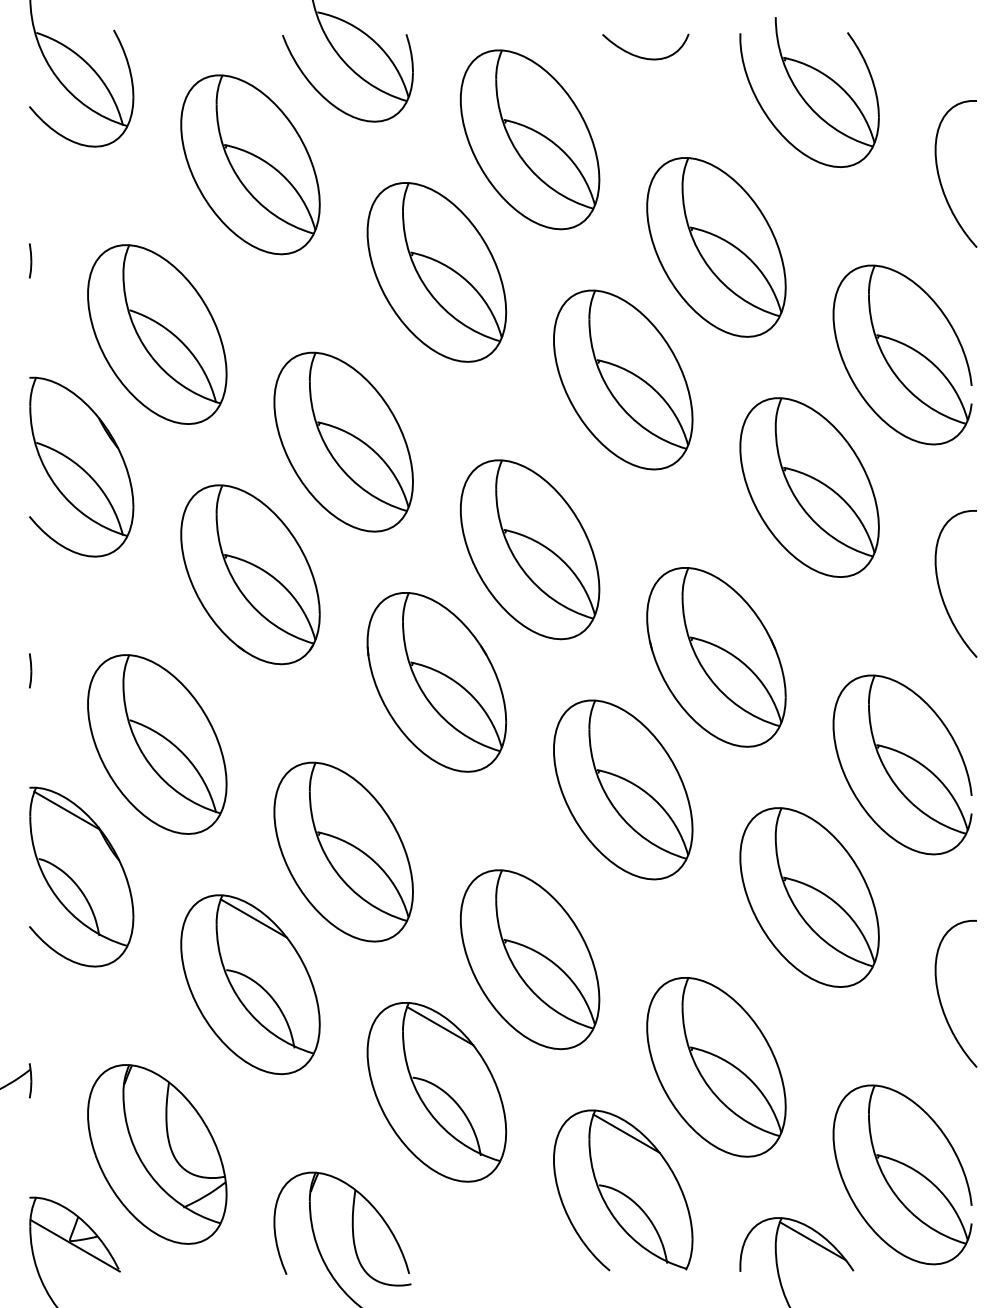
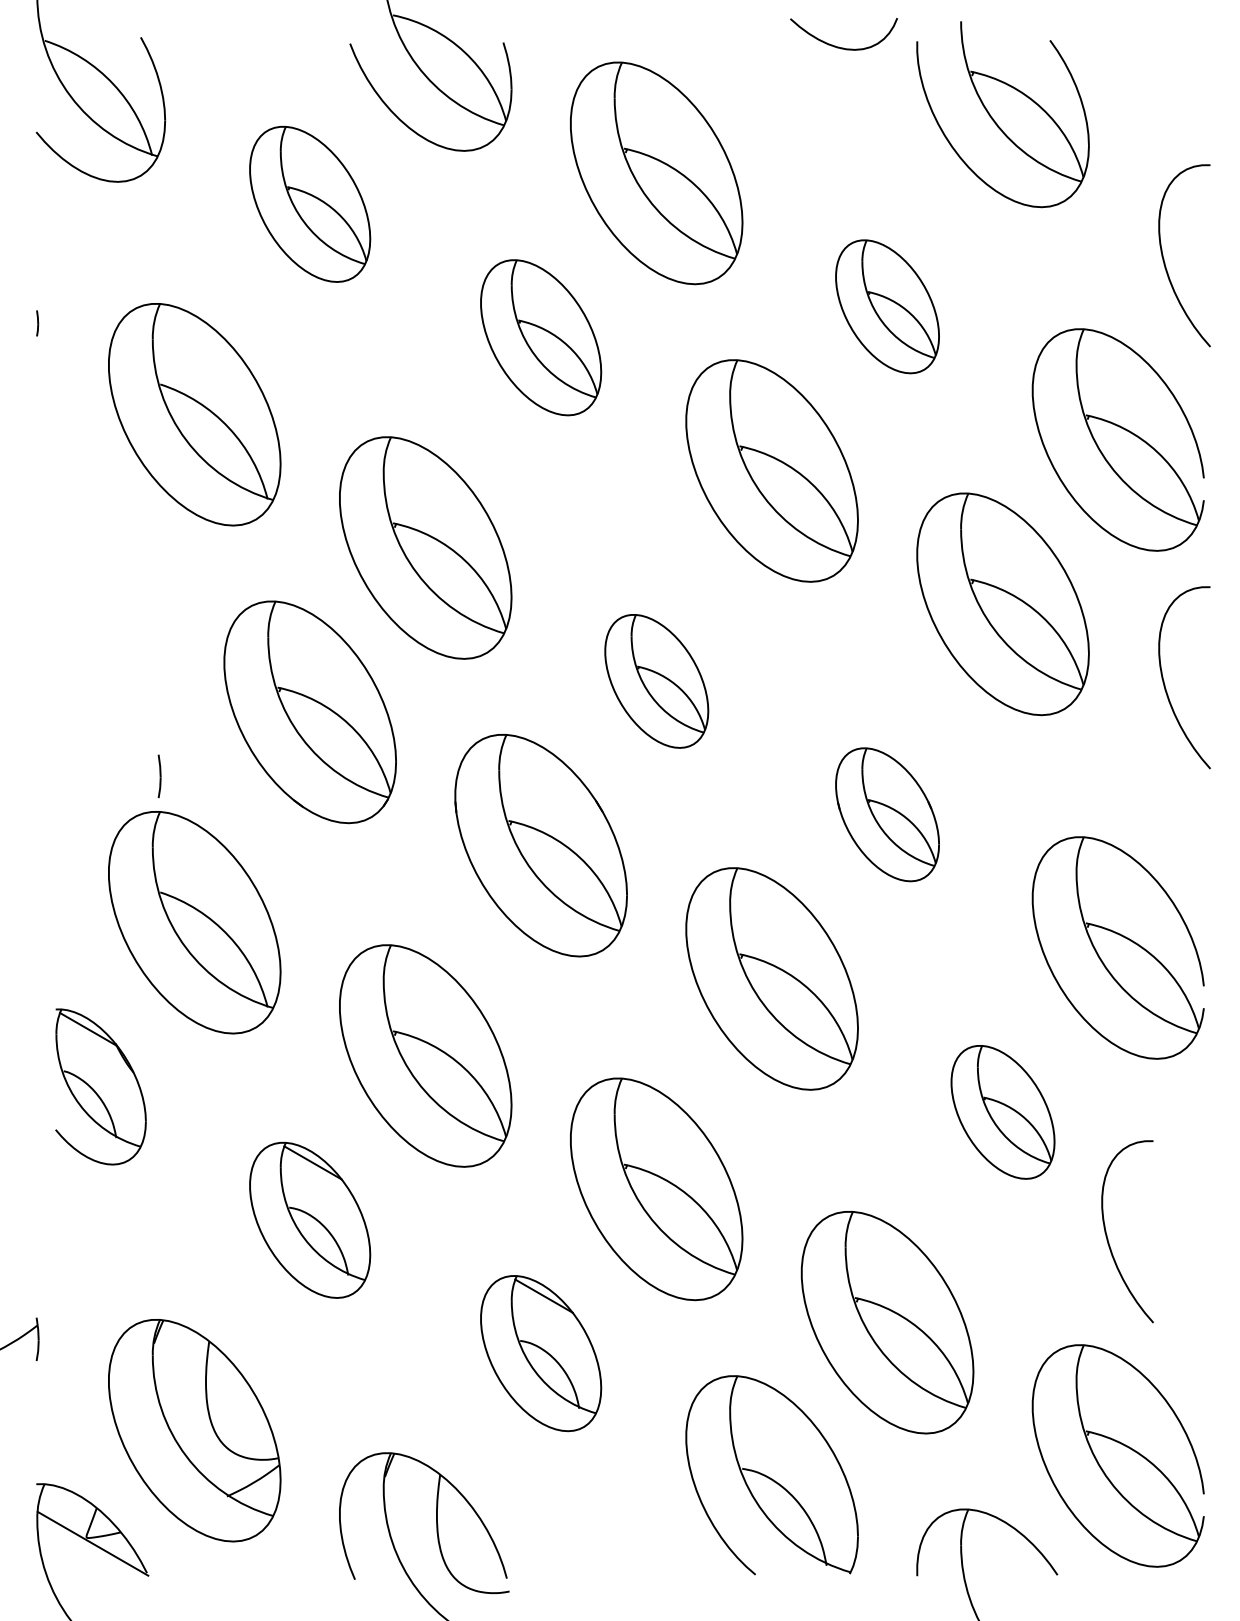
curve: (642, 56) -> (839, 46), moved
part: (249, 164) -> (309, 204), size x0.7
curve: (939, 176) -> (1164, 258), moved
part: (716, 247) -> (887, 306), size x0.6
part: (30, 260) -> (37, 323), size x0.6
part: (436, 272) -> (540, 337), size x0.7
part: (81, 466) -> (100, 578), removed
part: (529, 549) -> (656, 681), size x0.6
curve: (939, 586) -> (1164, 680), moved
part: (716, 657) -> (887, 814), size x0.6
part: (30, 670) -> (159, 776), moved
part: (81, 876) -> (100, 1086), size x0.7
part: (809, 897) -> (1002, 1112), size x0.6
part: (249, 984) -> (309, 1220), size x0.7
curve: (939, 996) -> (1107, 1234), moved
part: (436, 1092) -> (540, 1353), size x0.7
line: (626, 1133) -> (776, 1404), removed
line: (813, 1240) -> (1007, 1537), removed

